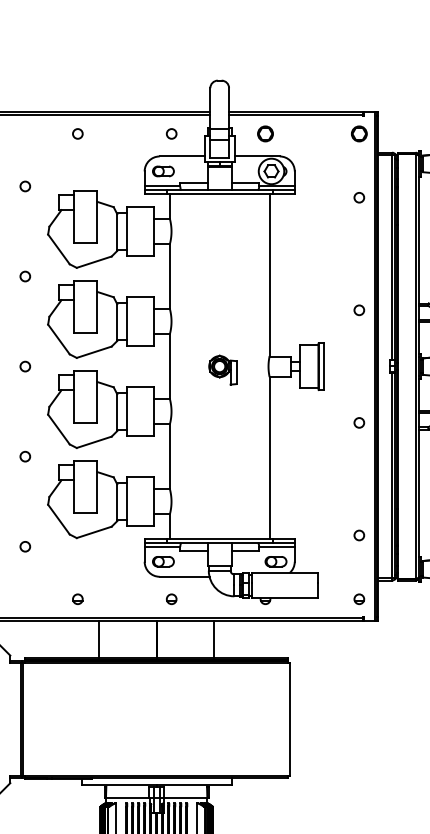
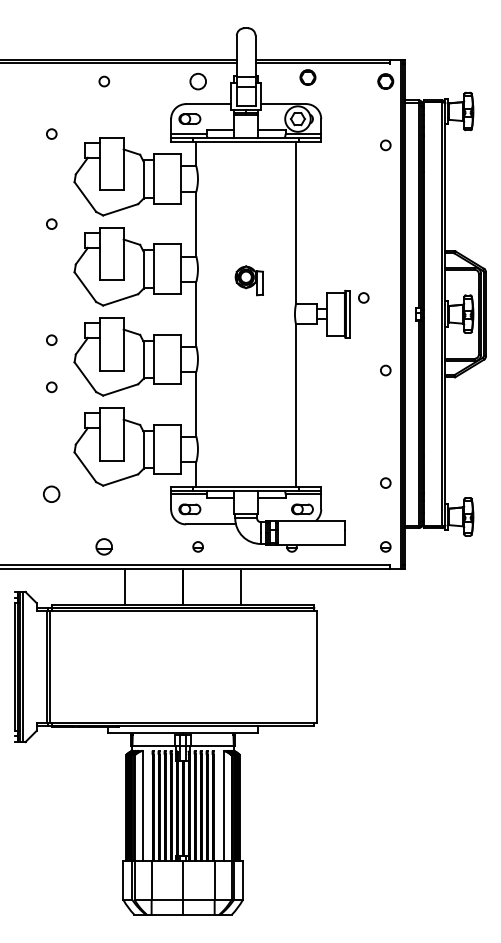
circle: (171, 133) -> (197, 81), size x1.6
circle: (265, 133) -> (307, 77), moved
circle: (359, 309) -> (363, 297), moved
circle: (25, 365) -> (51, 339), moved
part: (222, 369) -> (248, 280), moved
circle: (25, 456) -> (51, 387), moved
circle: (25, 546) -> (51, 494), size x1.6
part: (78, 598) -> (104, 546), size x1.6

